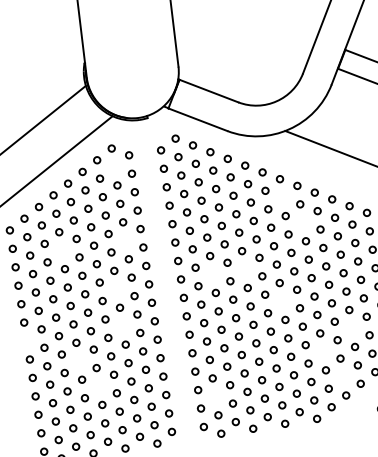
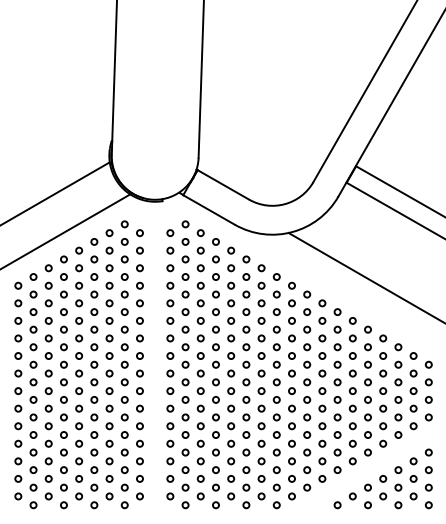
circle: (114, 166) -> (124, 241), added
circle: (282, 197) -> (276, 294), added
circle: (302, 222) -> (291, 320), added
circle: (125, 240) -> (124, 311), added
circle: (61, 250) -> (63, 311), added
circle: (245, 268) -> (231, 355), added
circle: (212, 274) -> (200, 355), added
circle: (117, 288) -> (109, 355), added
circle: (282, 300) -> (261, 390), added
circle: (122, 325) -> (109, 390), added
circle: (352, 328) -> (322, 426), added
circle: (27, 340) -> (18, 390), added
circle: (322, 351) -> (291, 443), added
circle: (78, 361) -> (63, 417), added
circle: (343, 376) -> (307, 469), added
circle: (99, 386) -> (79, 443), added
circle: (215, 396) -> (185, 469), added

